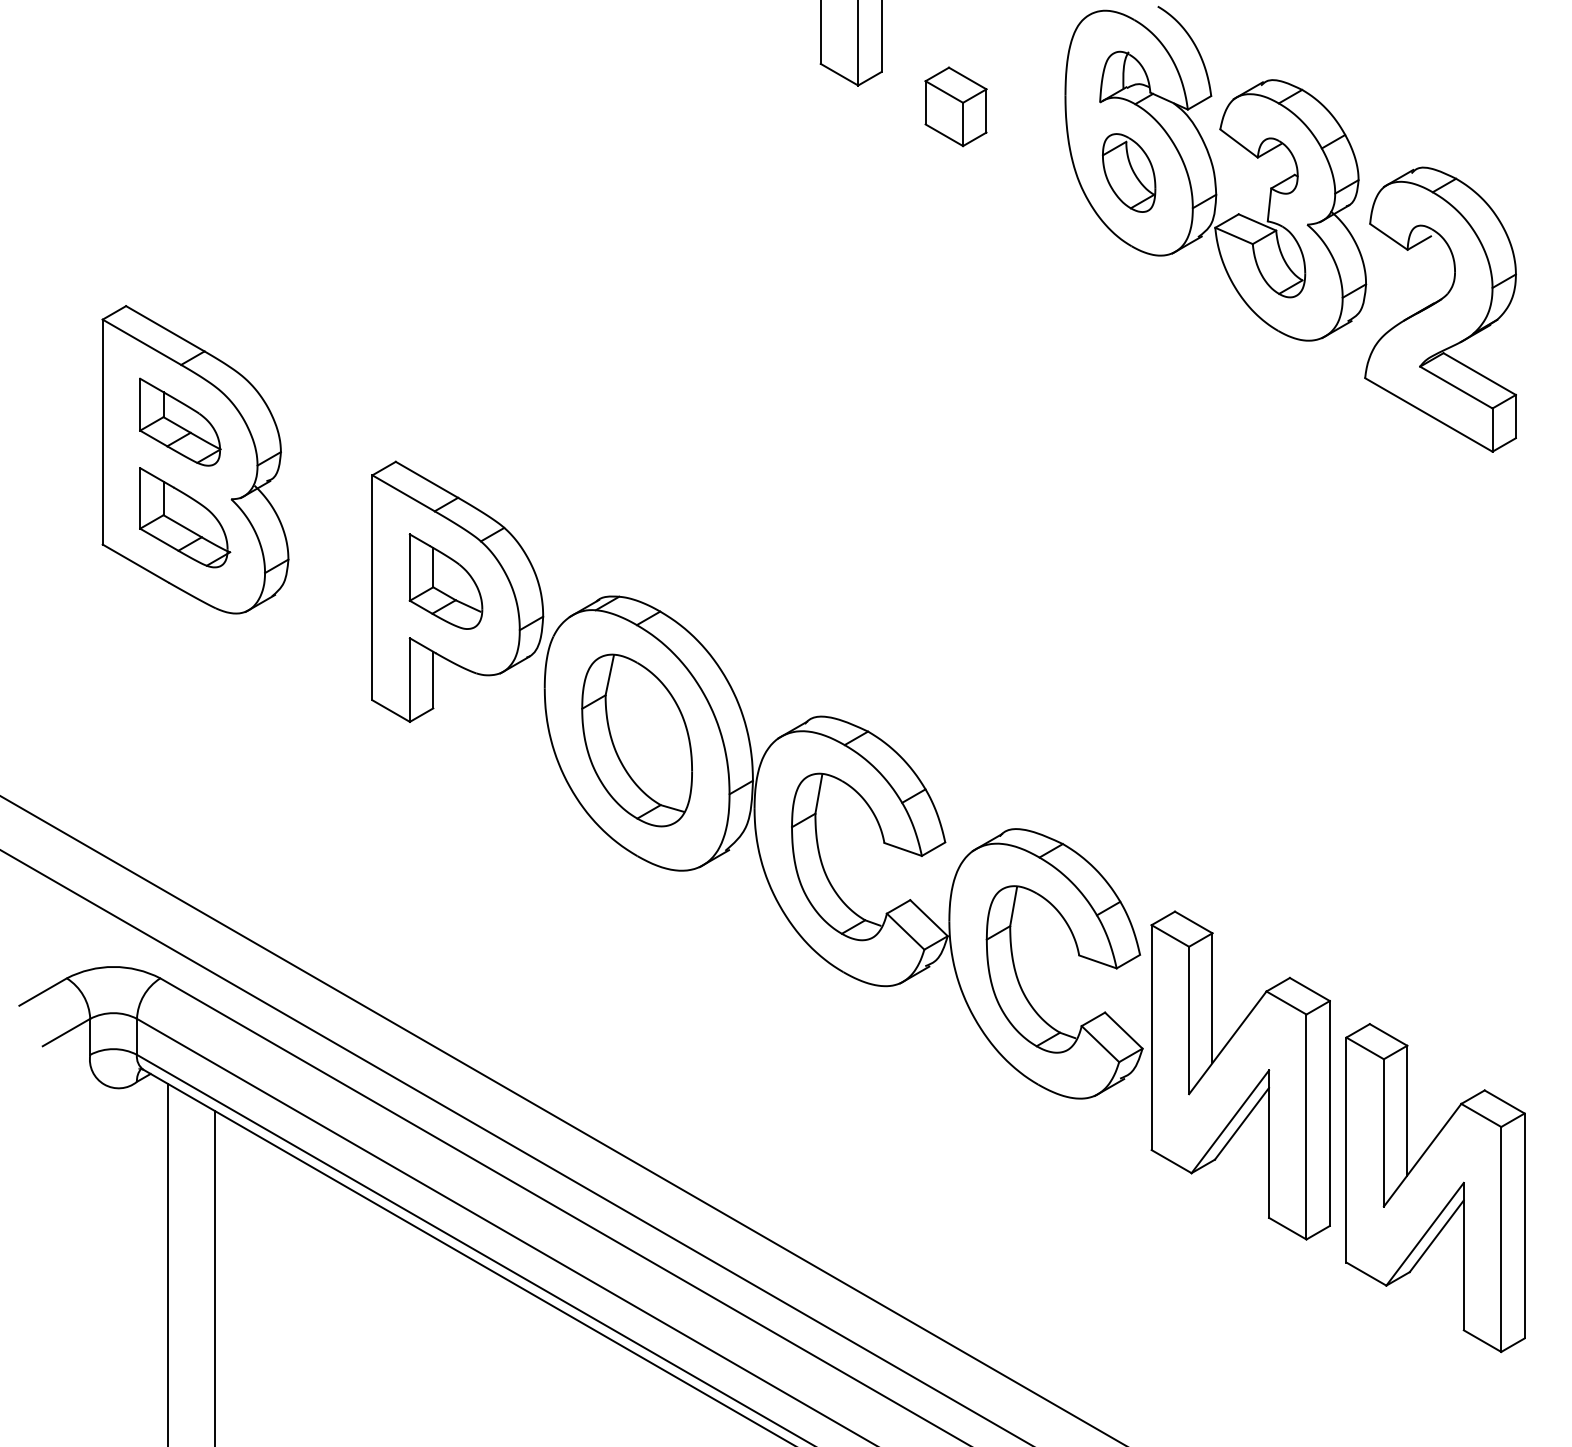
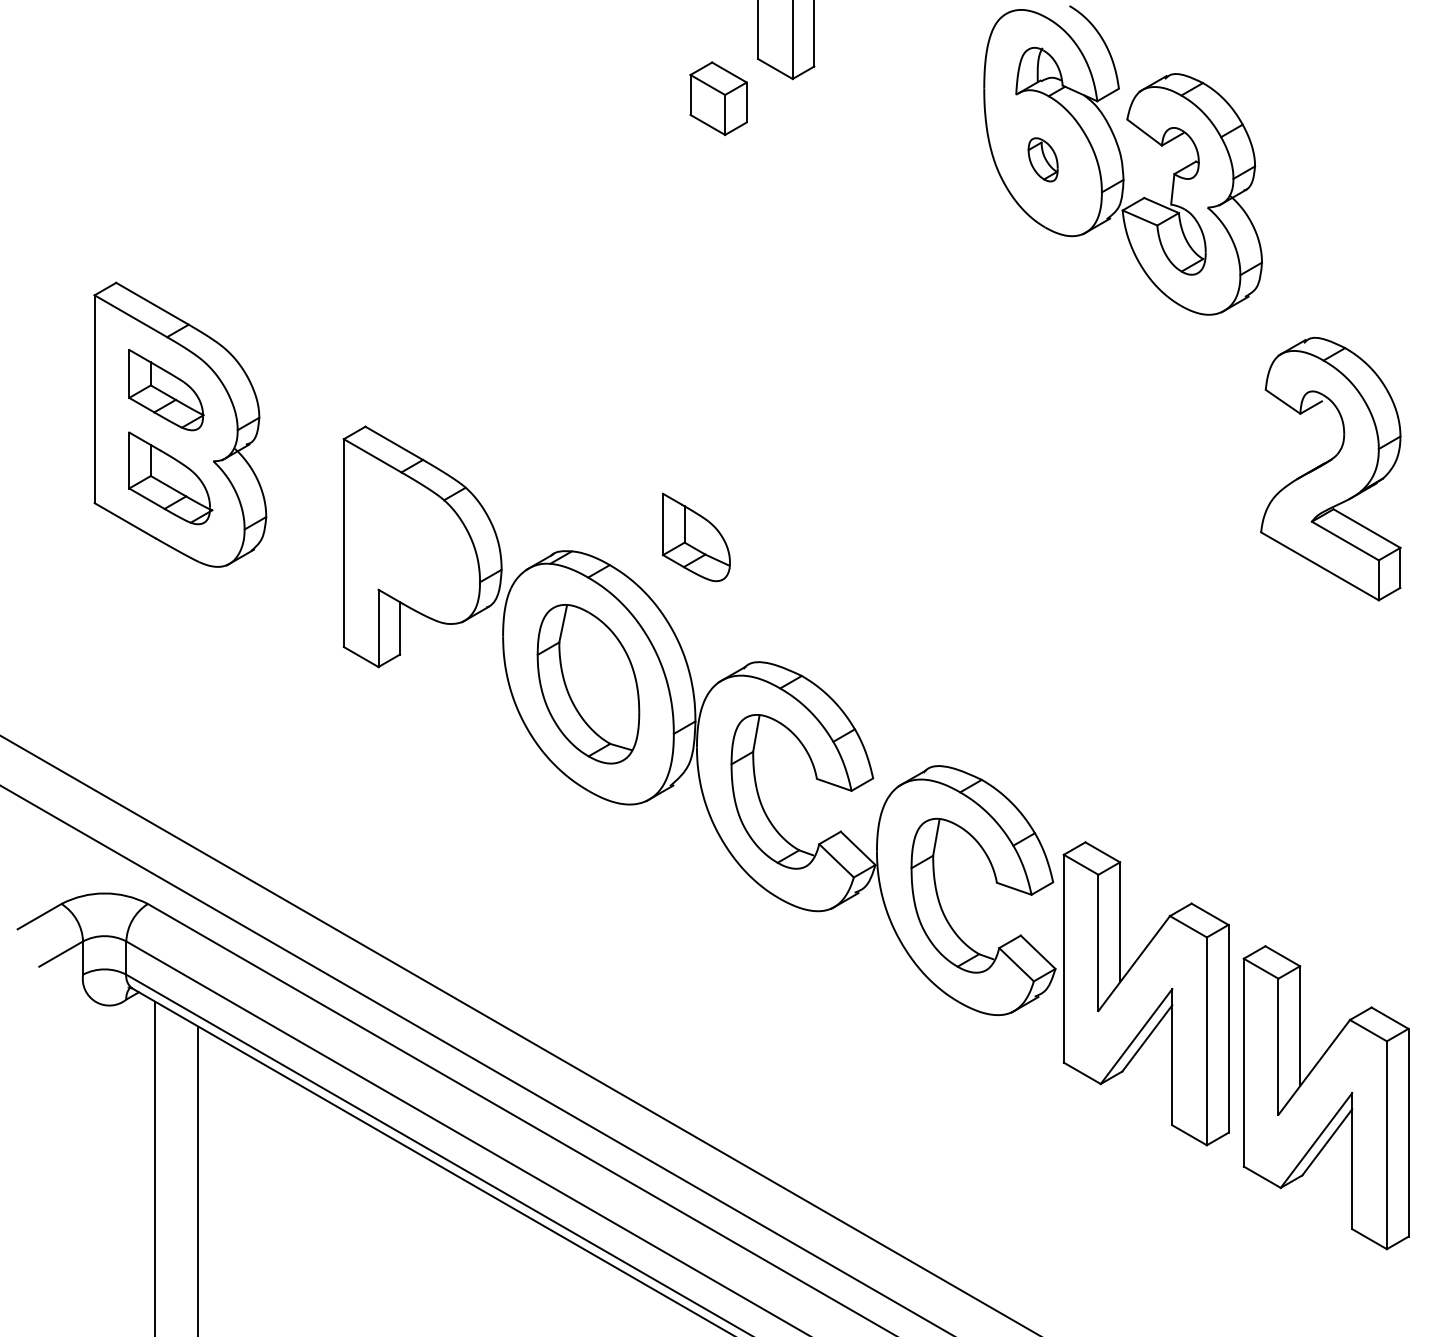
part: (955, 106) -> (718, 98), moved
part: (1129, 172) -> (1043, 159), size x0.6
part: (1440, 309) -> (1330, 468), moved
part: (445, 581) -> (695, 537), moved

